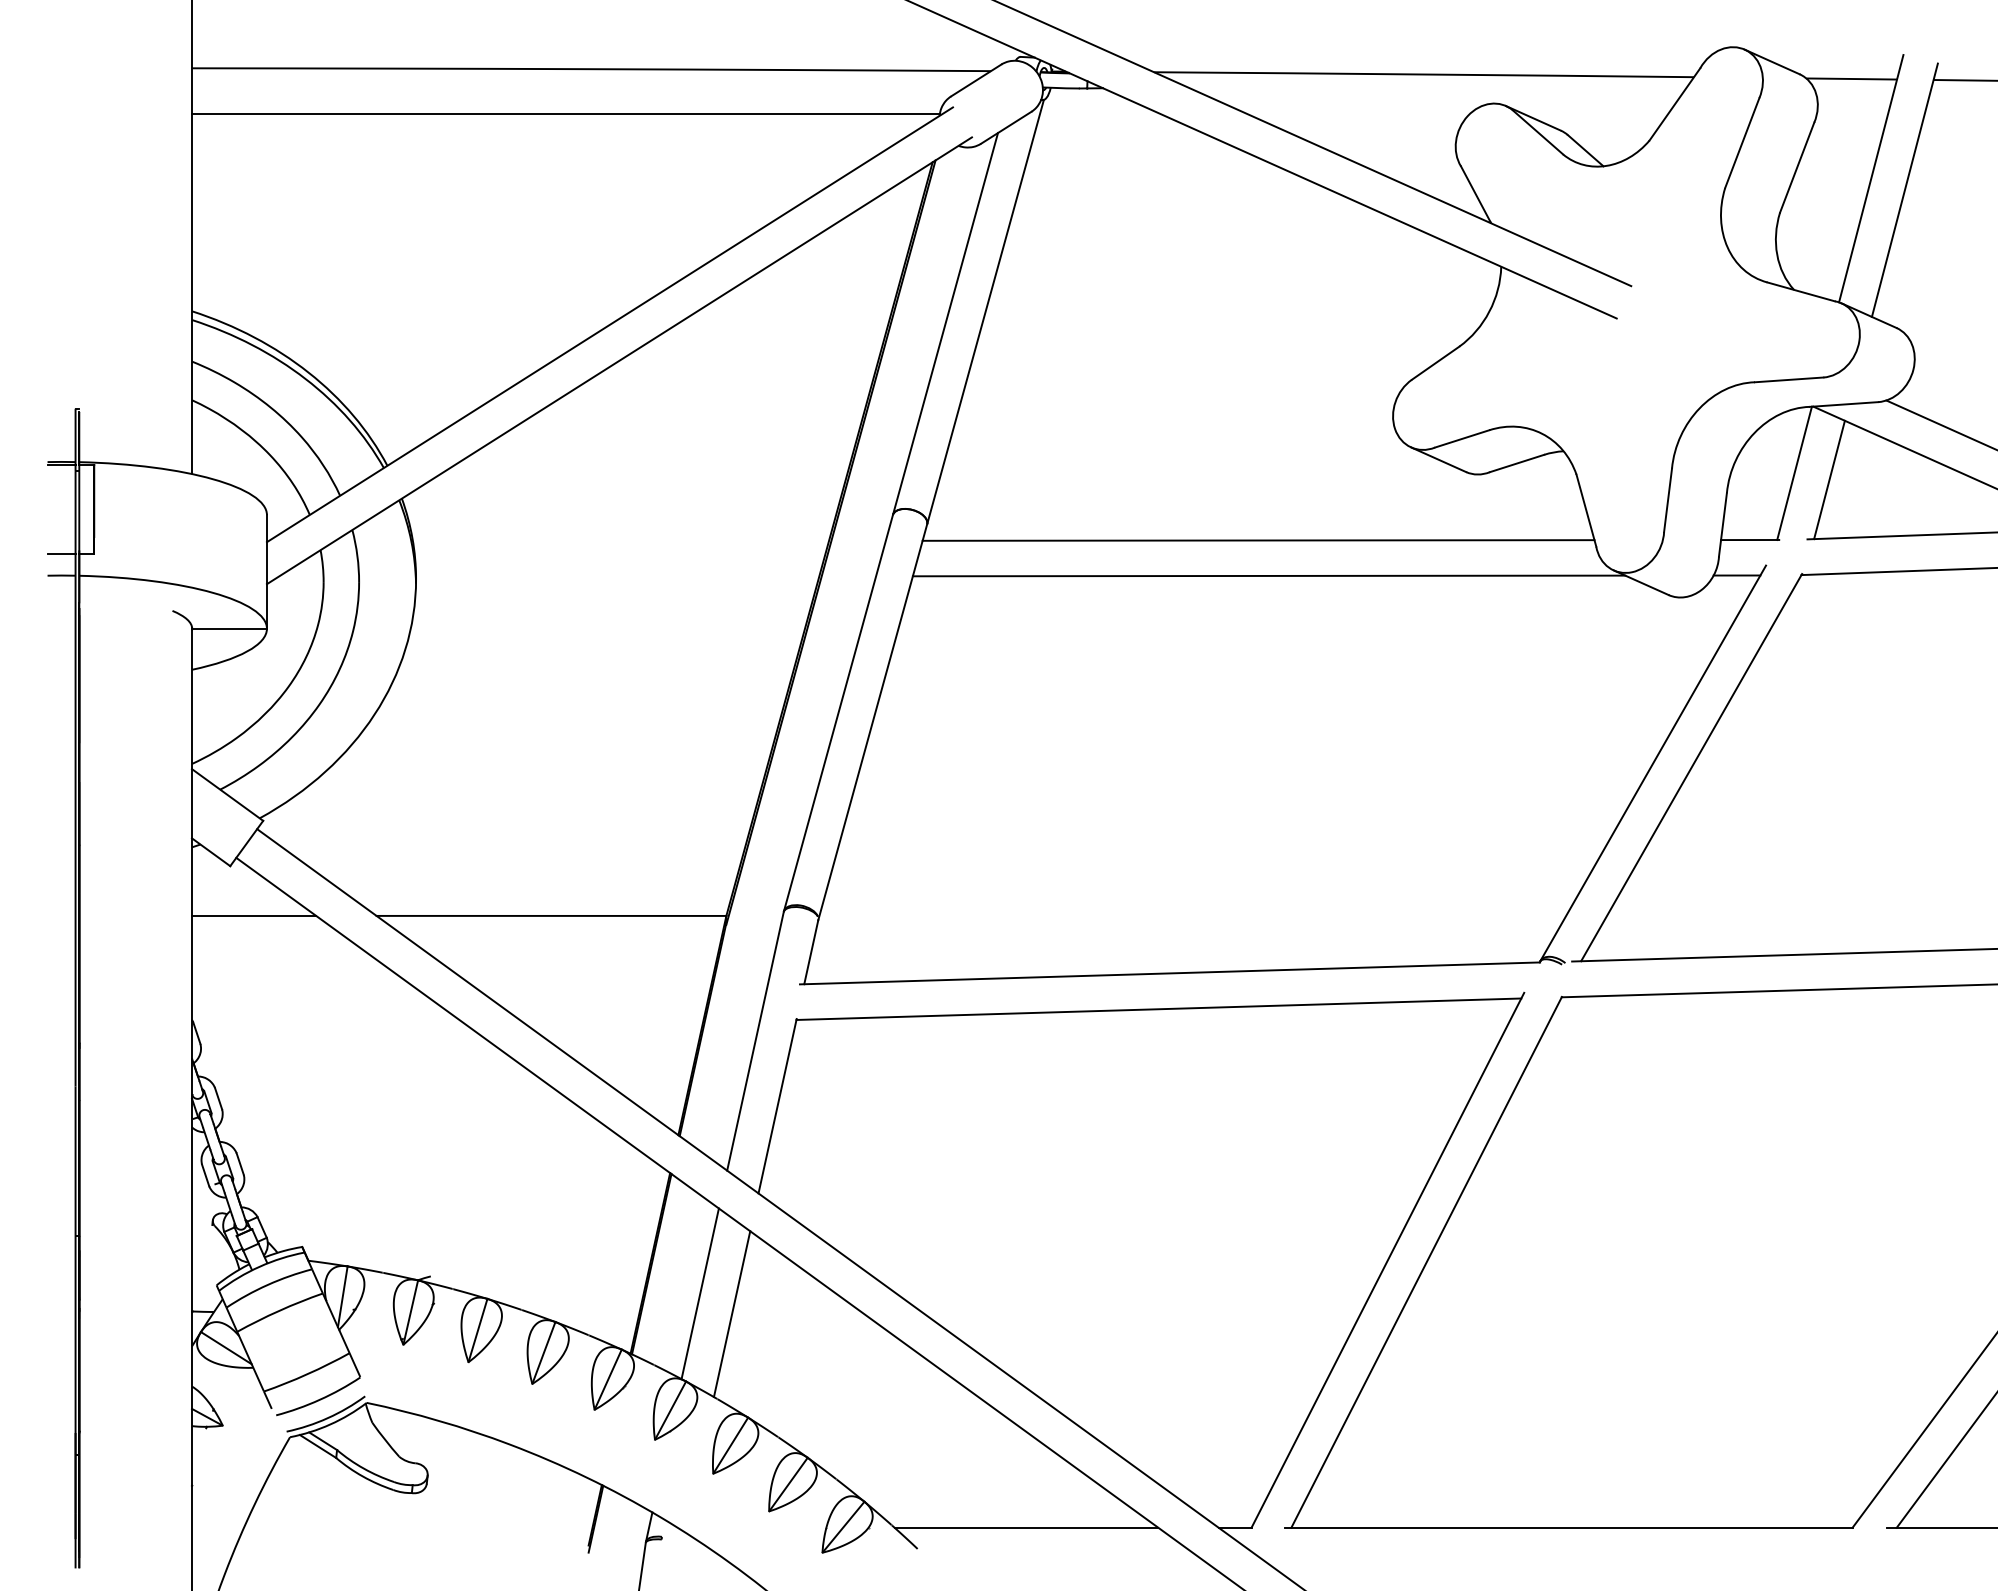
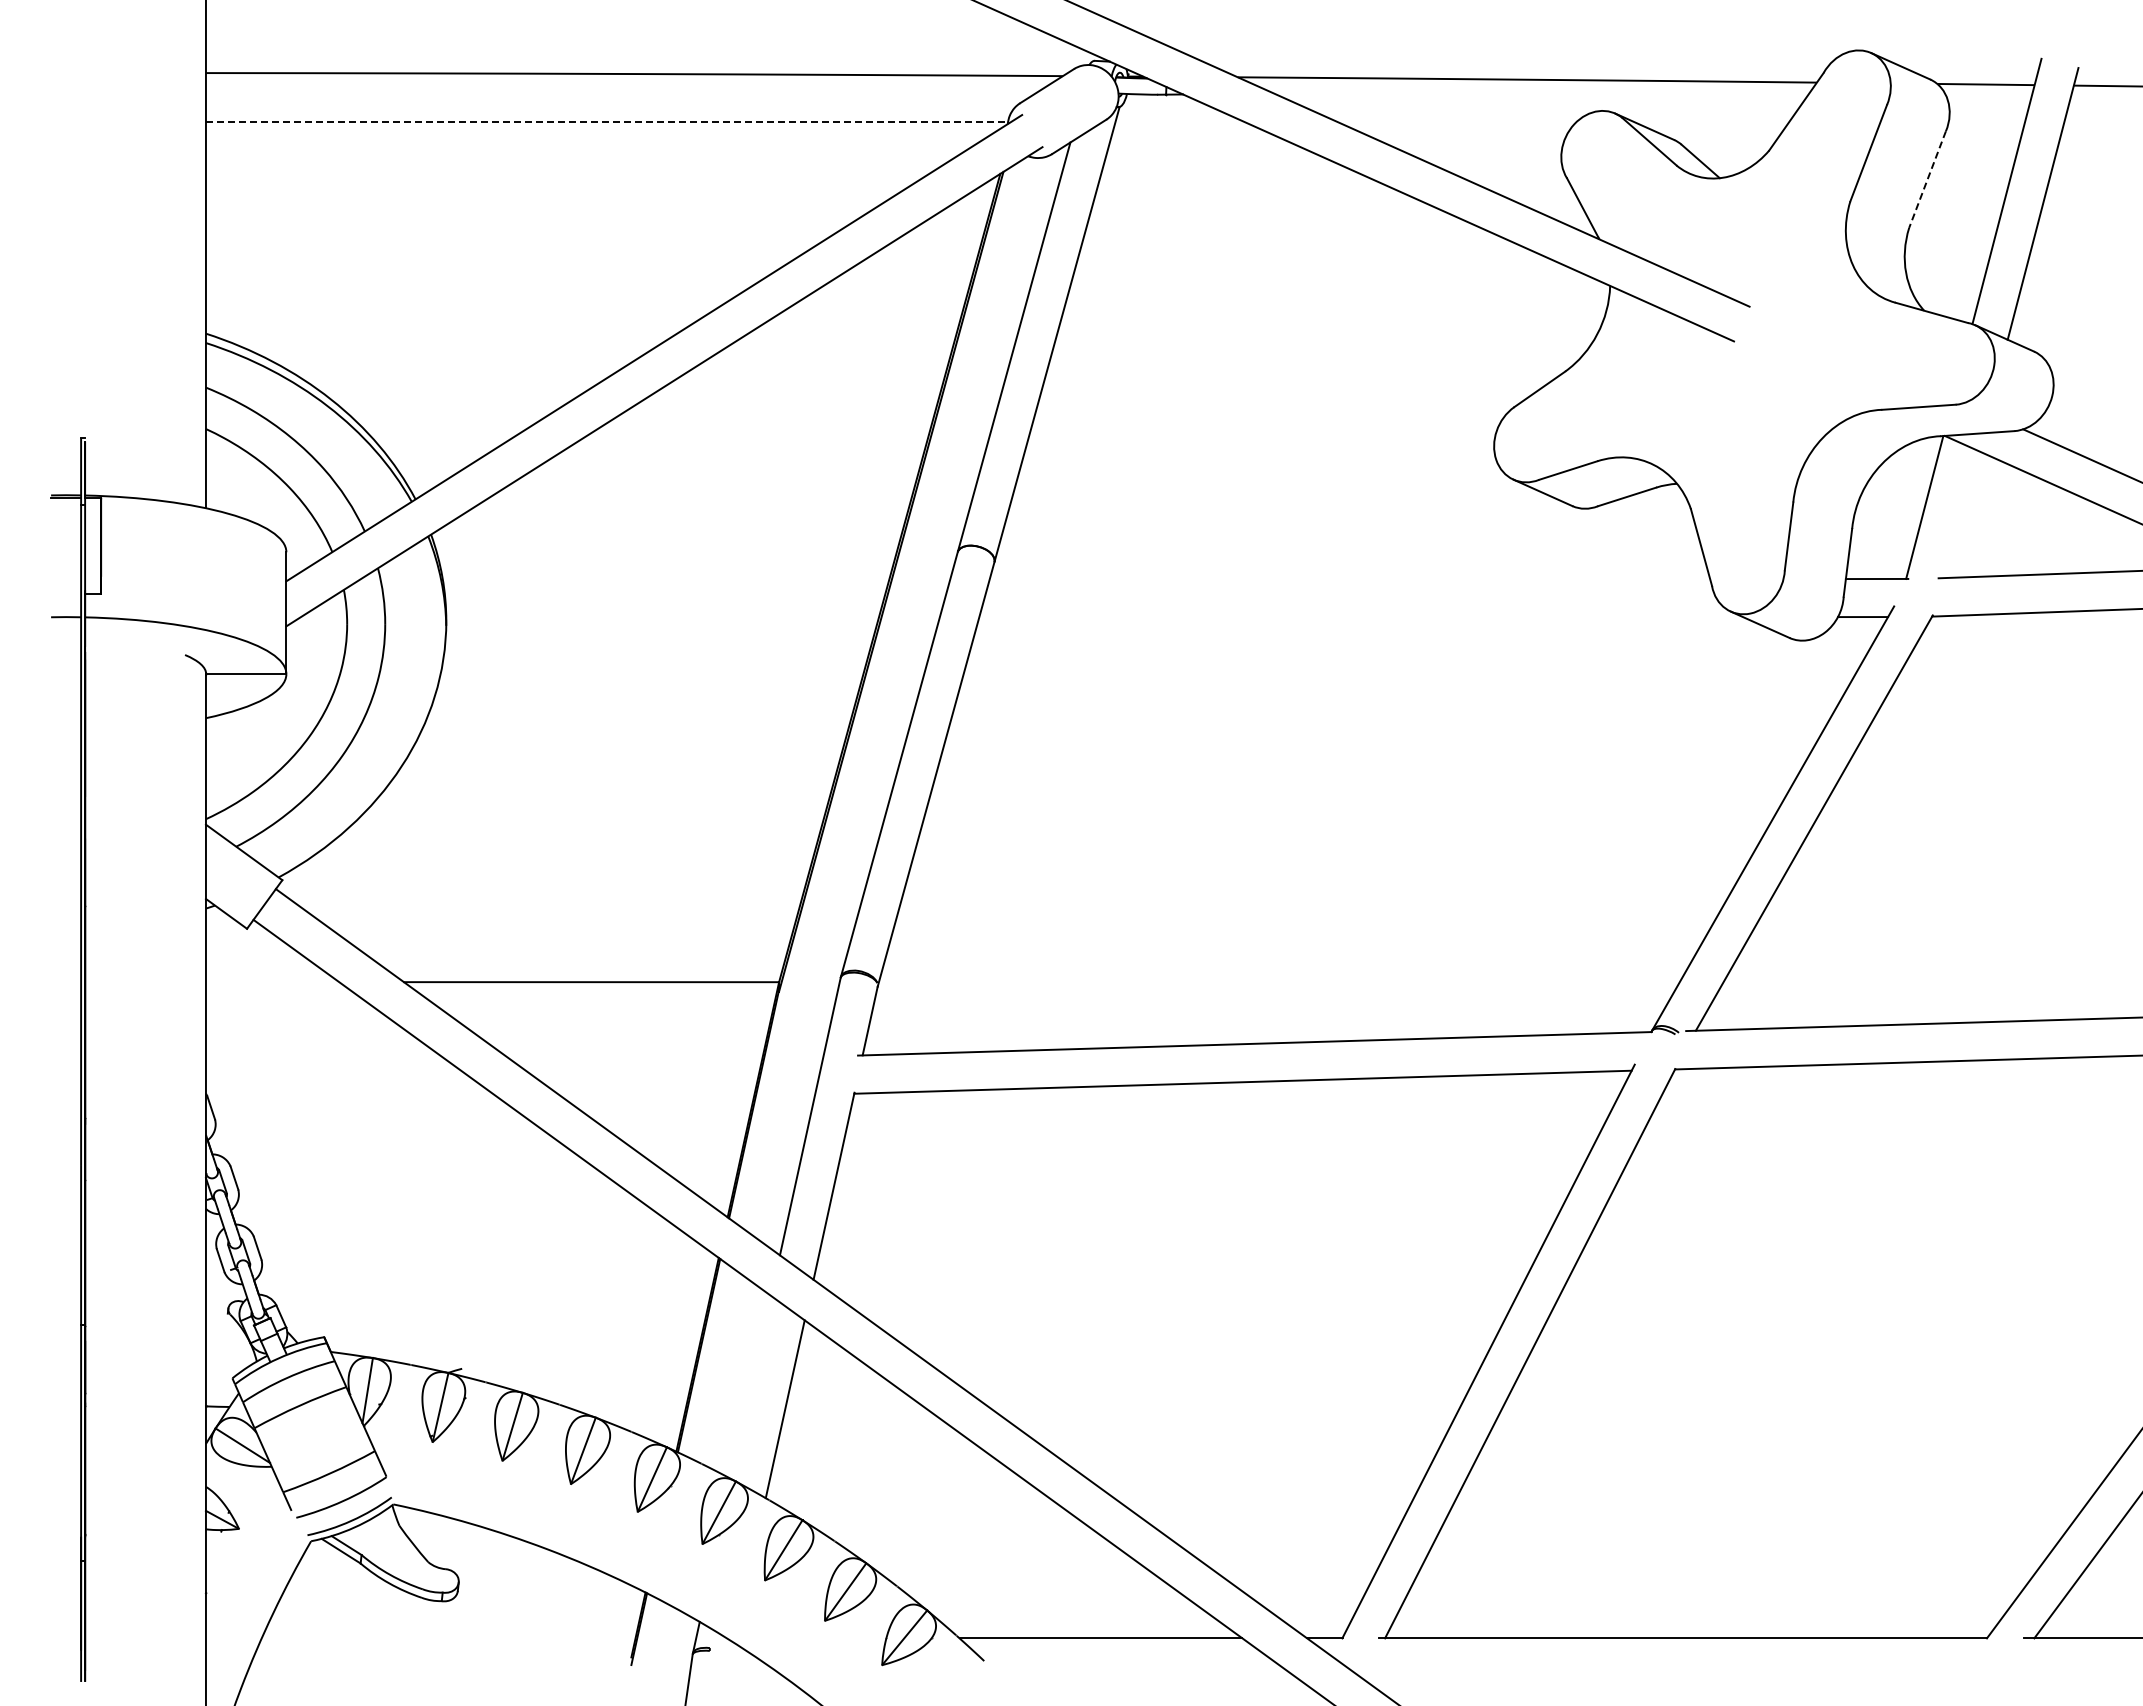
line: (566, 114) -> (607, 122), solid -> dashed
line: (1797, 167) -> (1927, 179), solid -> dashed
line: (1828, 479) -> (1961, 514), removed
line: (1258, 540) -> (1349, 579), removed
line: (61, 553) -> (66, 593), removed
line: (1269, 575) -> (1361, 617), removed
line: (254, 916) -> (272, 982), removed
line: (700, 1292) -> (751, 1386), removed

